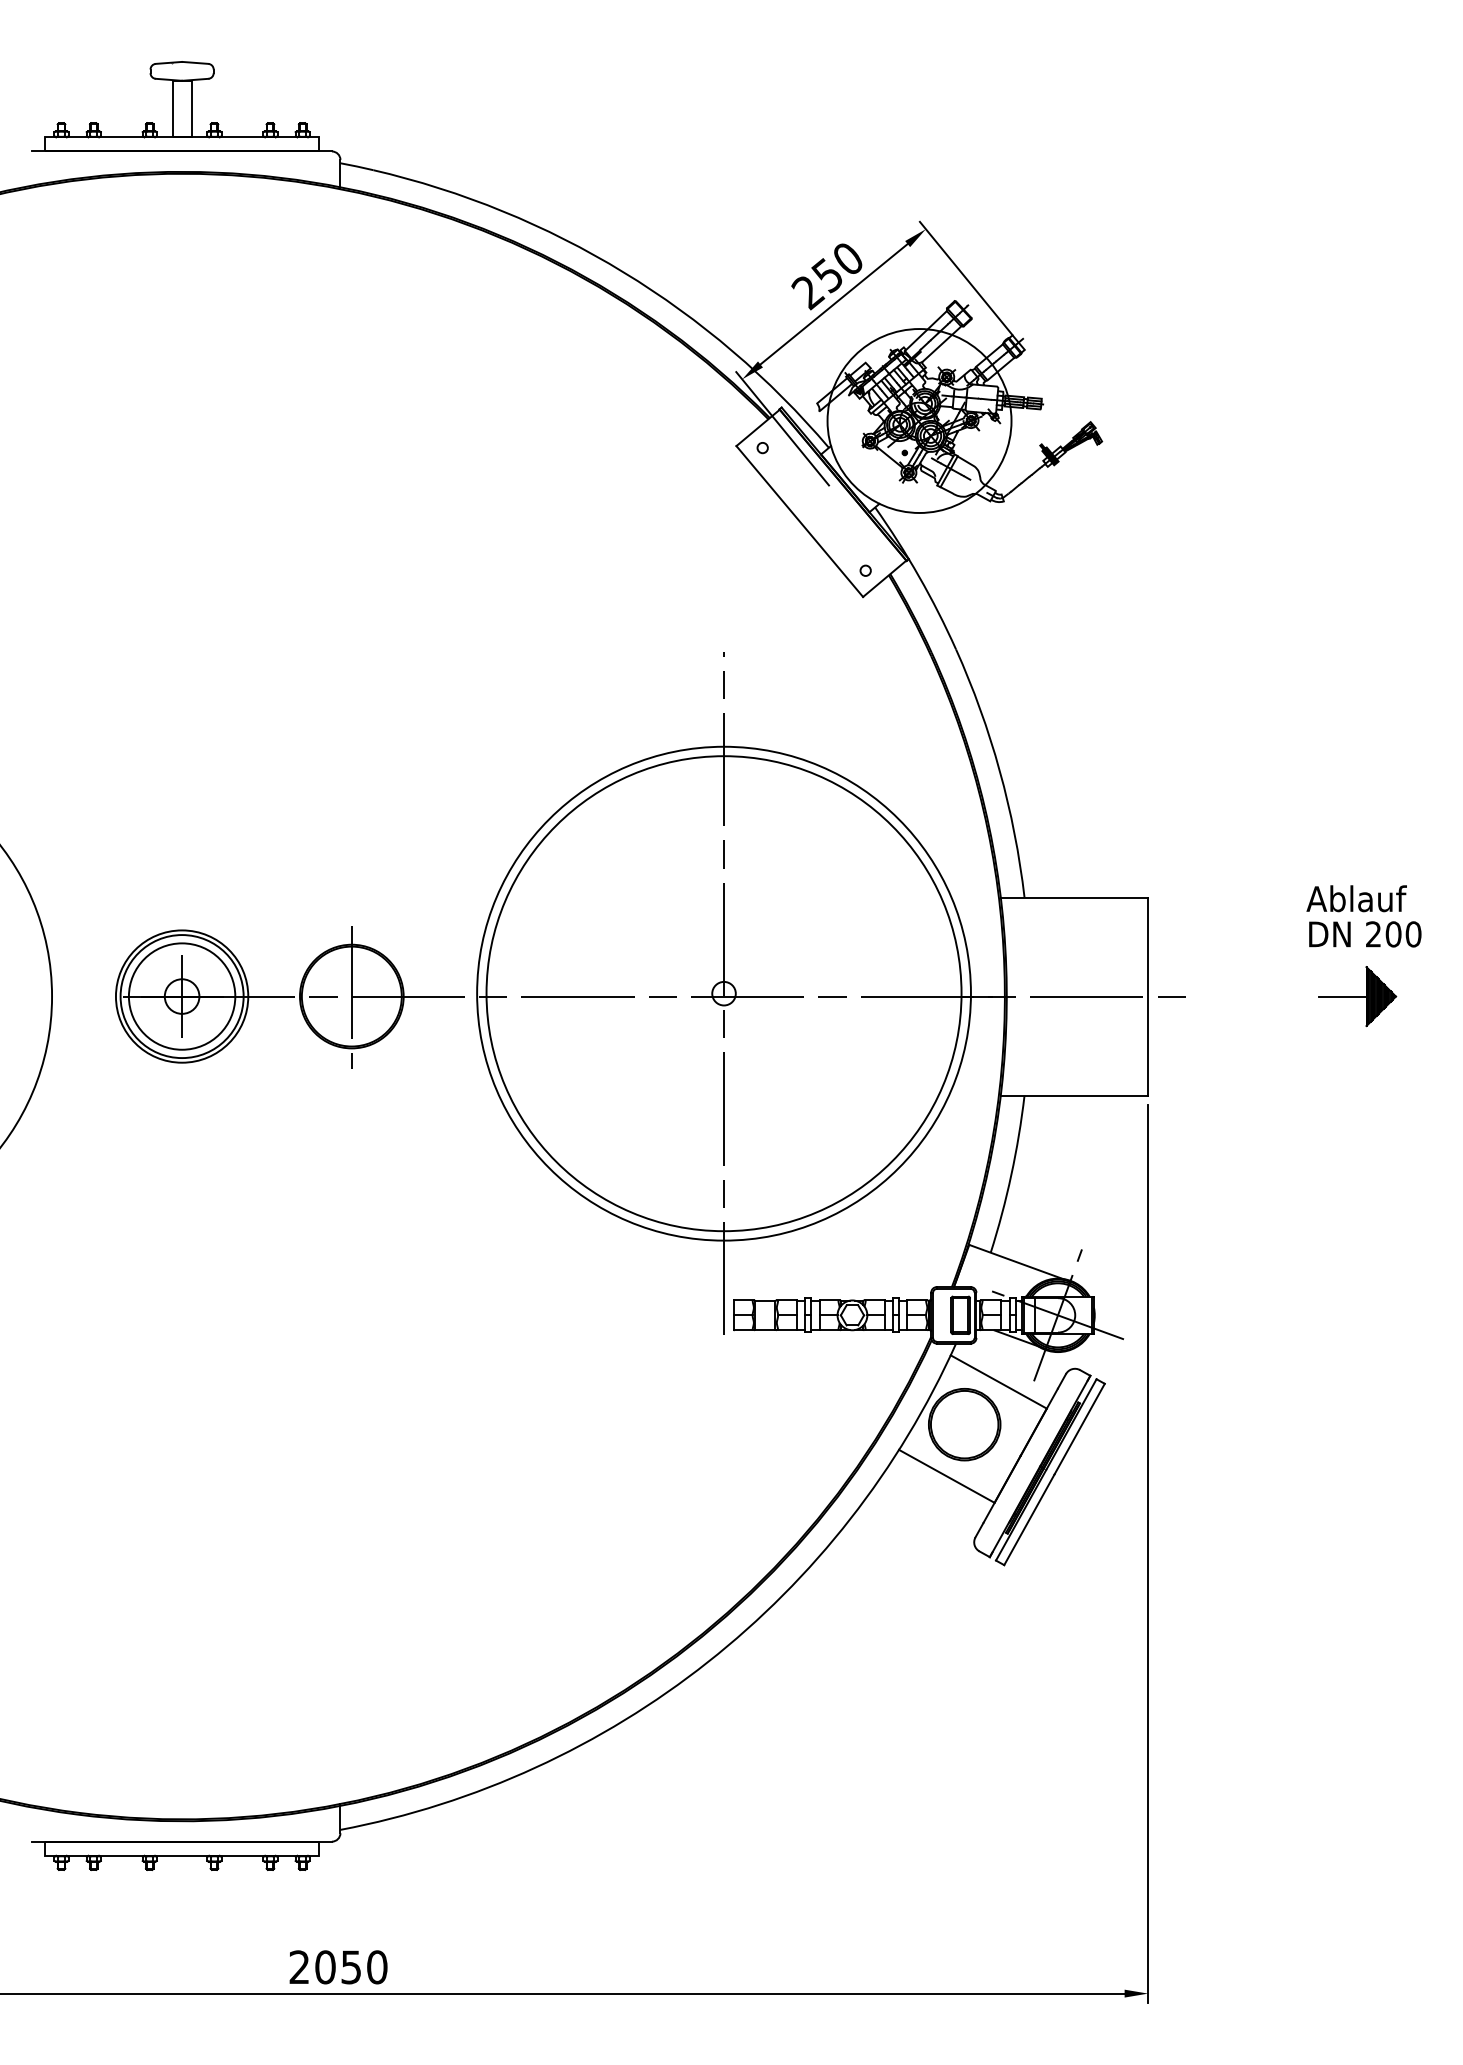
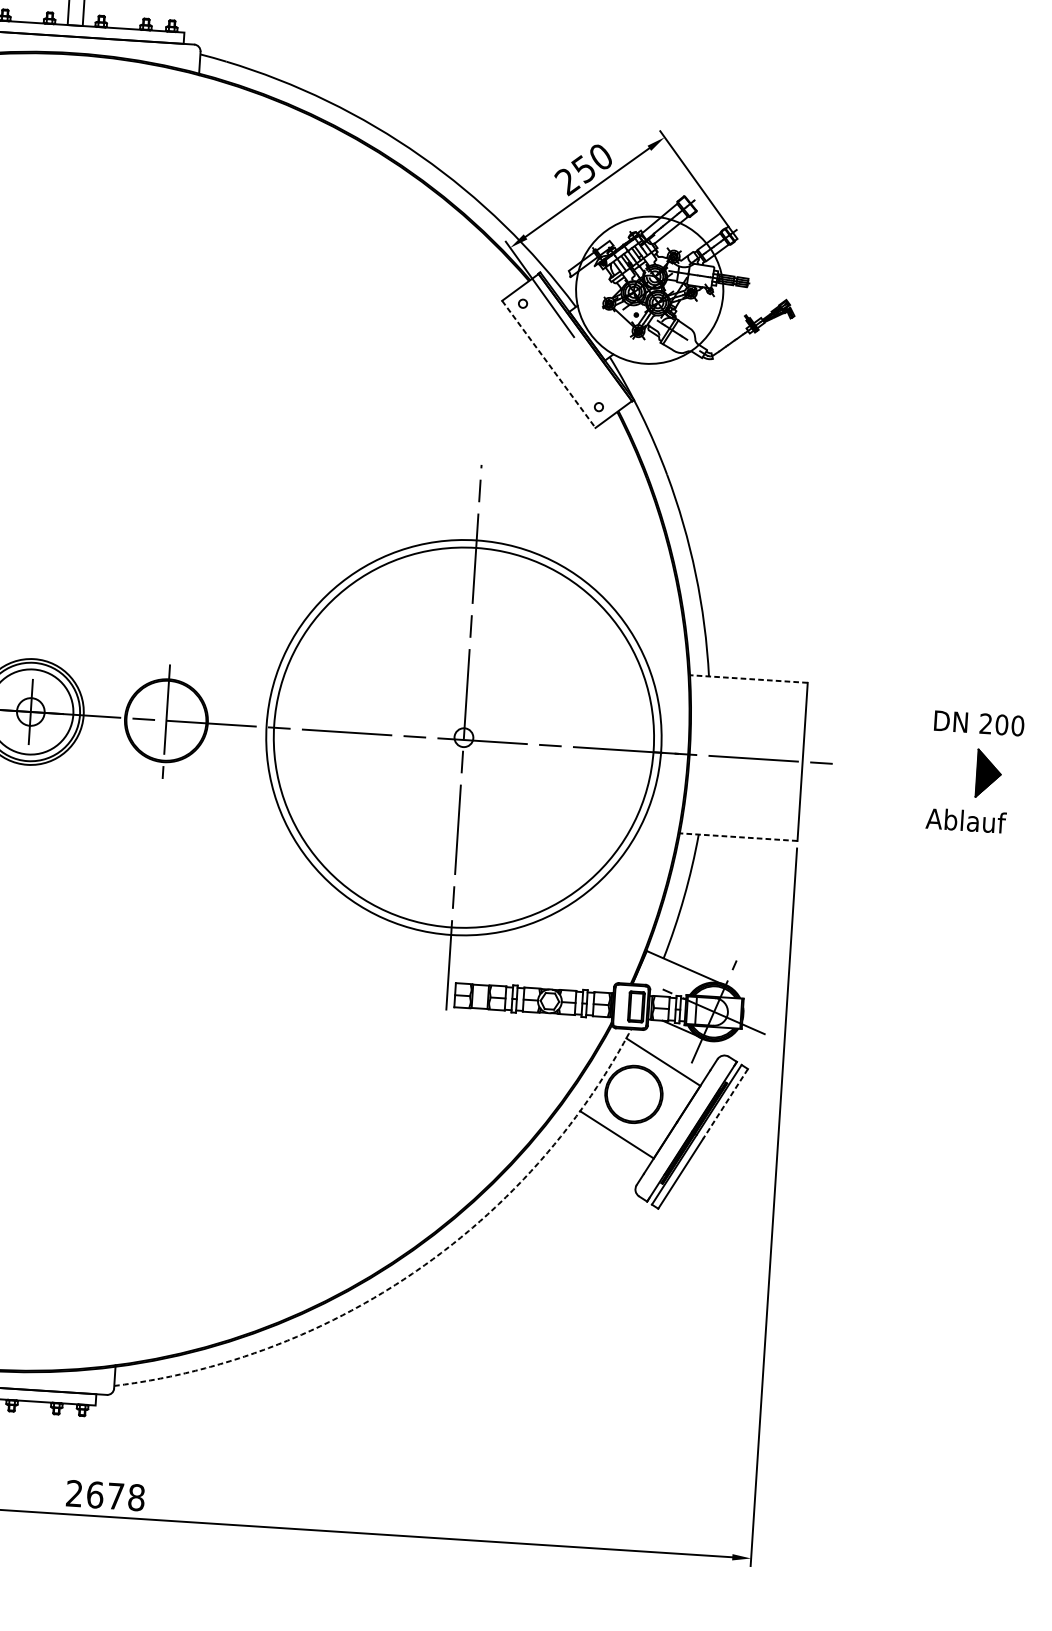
line: (800, 521) -> (549, 364), solid -> dashed
line: (1074, 897) -> (748, 678), solid -> dashed
text: (1356, 898) -> (965, 820), moved
line: (1342, 996) -> (957, 771), removed
line: (1074, 1095) -> (738, 837), solid -> dashed
line: (1079, 1429) -> (725, 1104), solid -> dashed
arc: (707, 1662) -> (416, 1271), solid -> dashed
text: (351, 1967) -> (115, 1496), 2050 -> 2678

